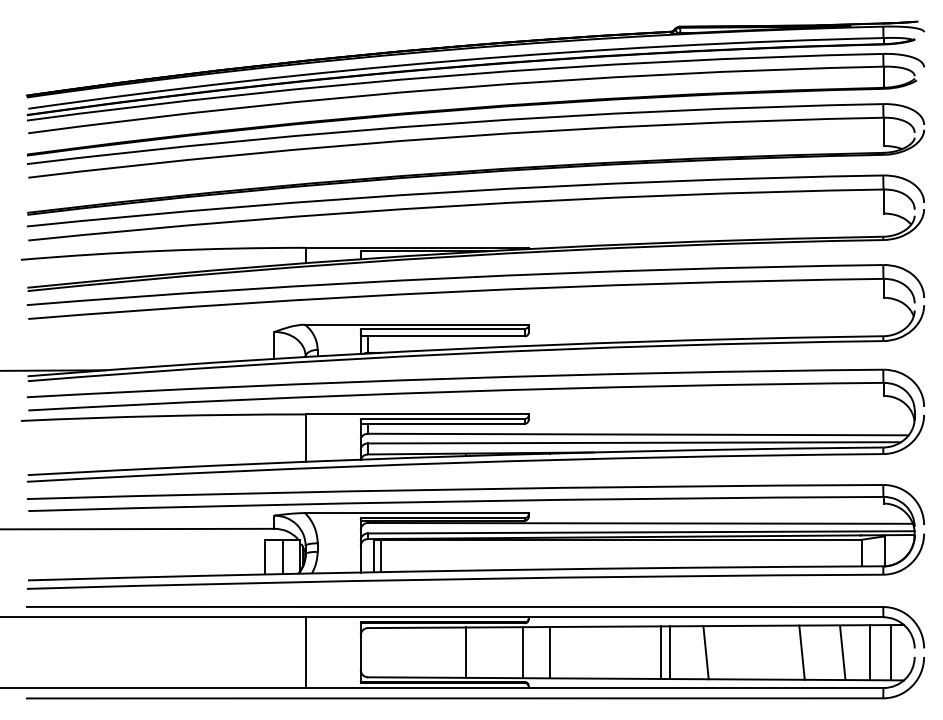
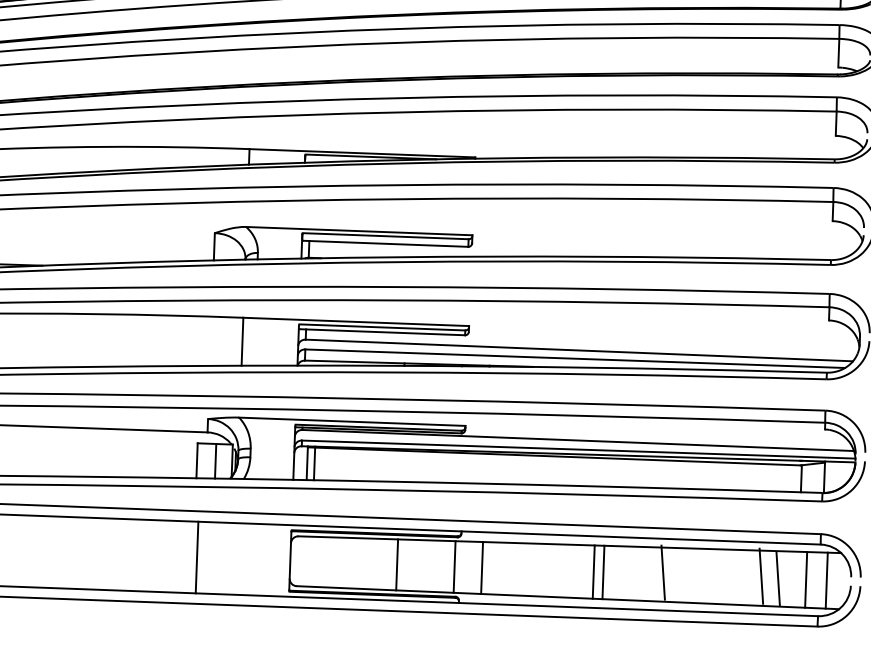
line: (305, 652) -> (196, 557), moved
line: (705, 652) -> (662, 572), moved
line: (801, 652) -> (760, 576), moved

